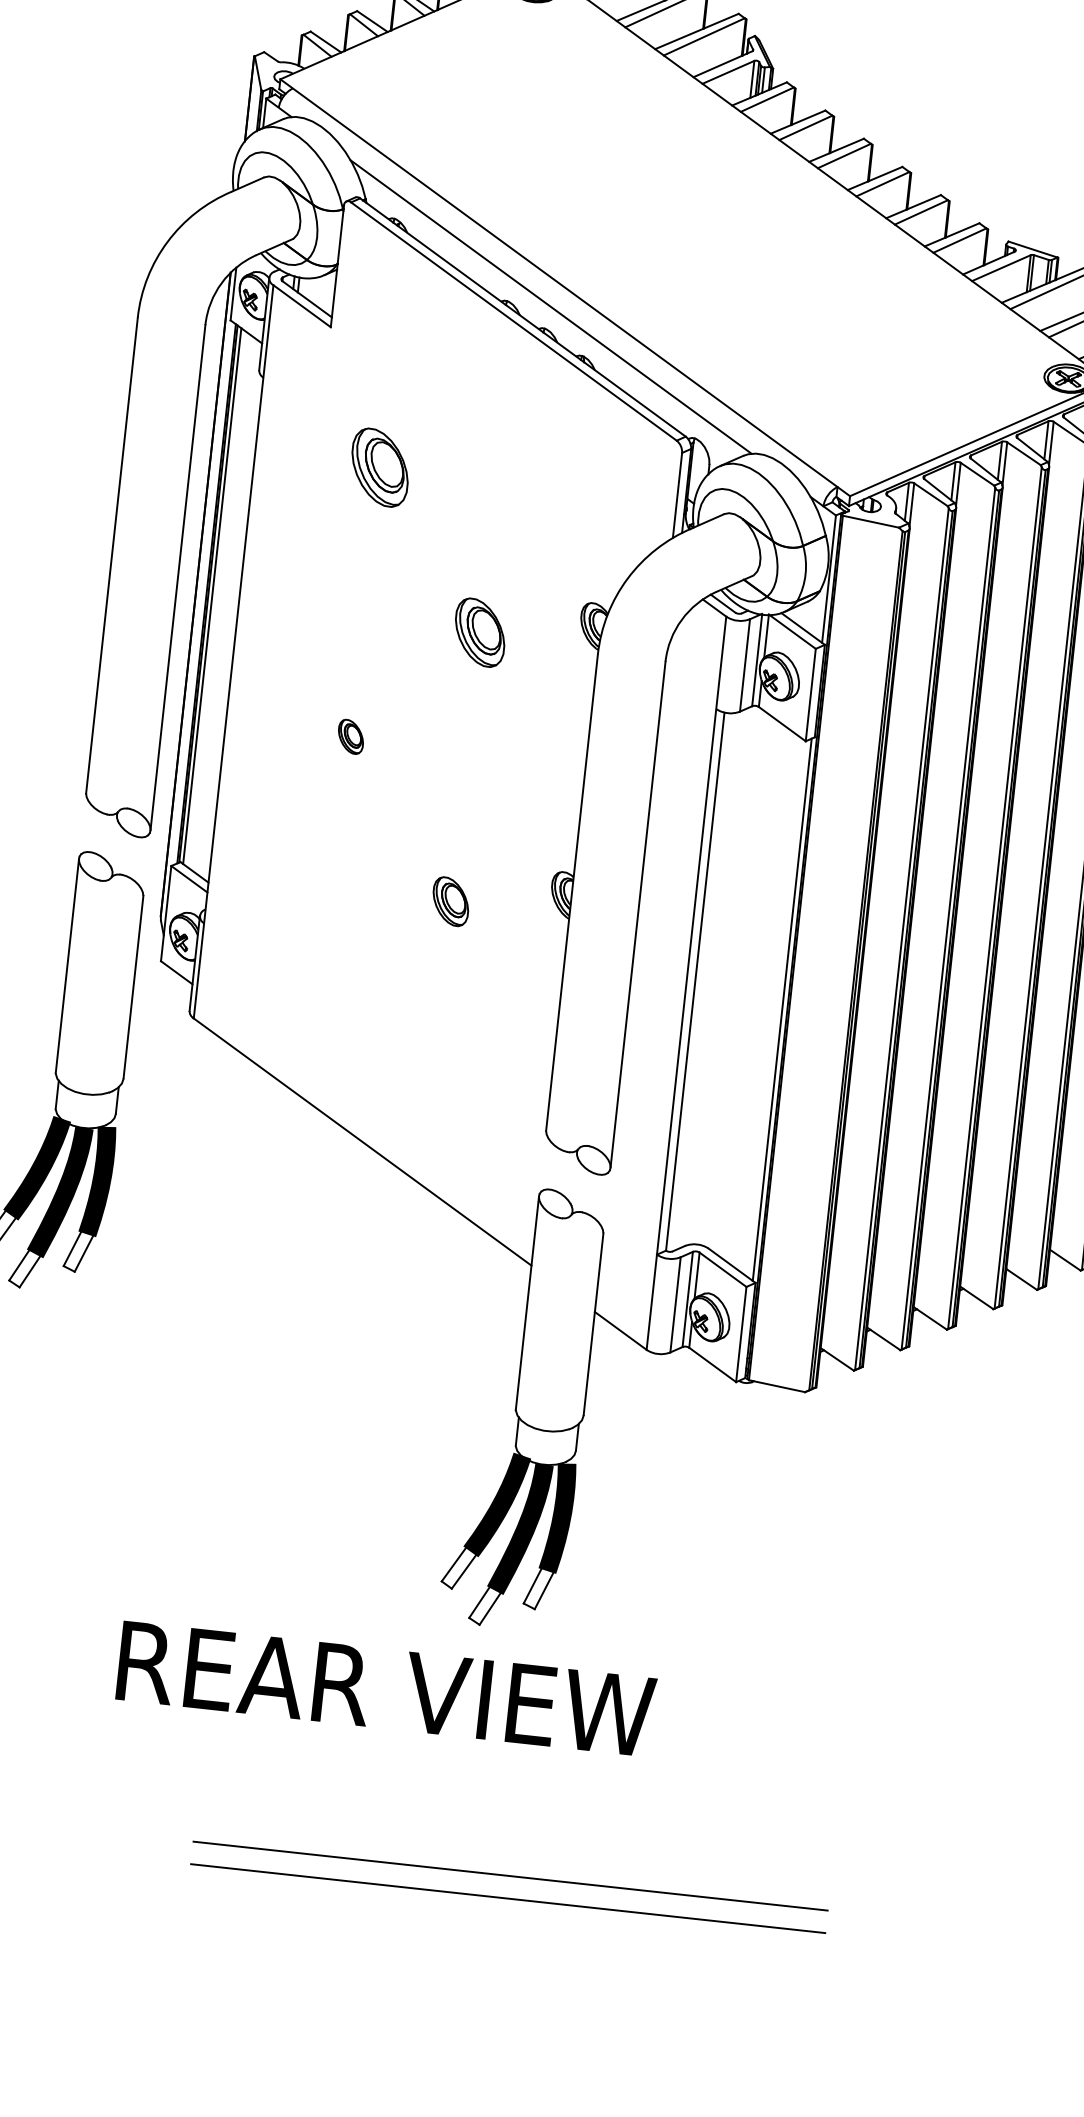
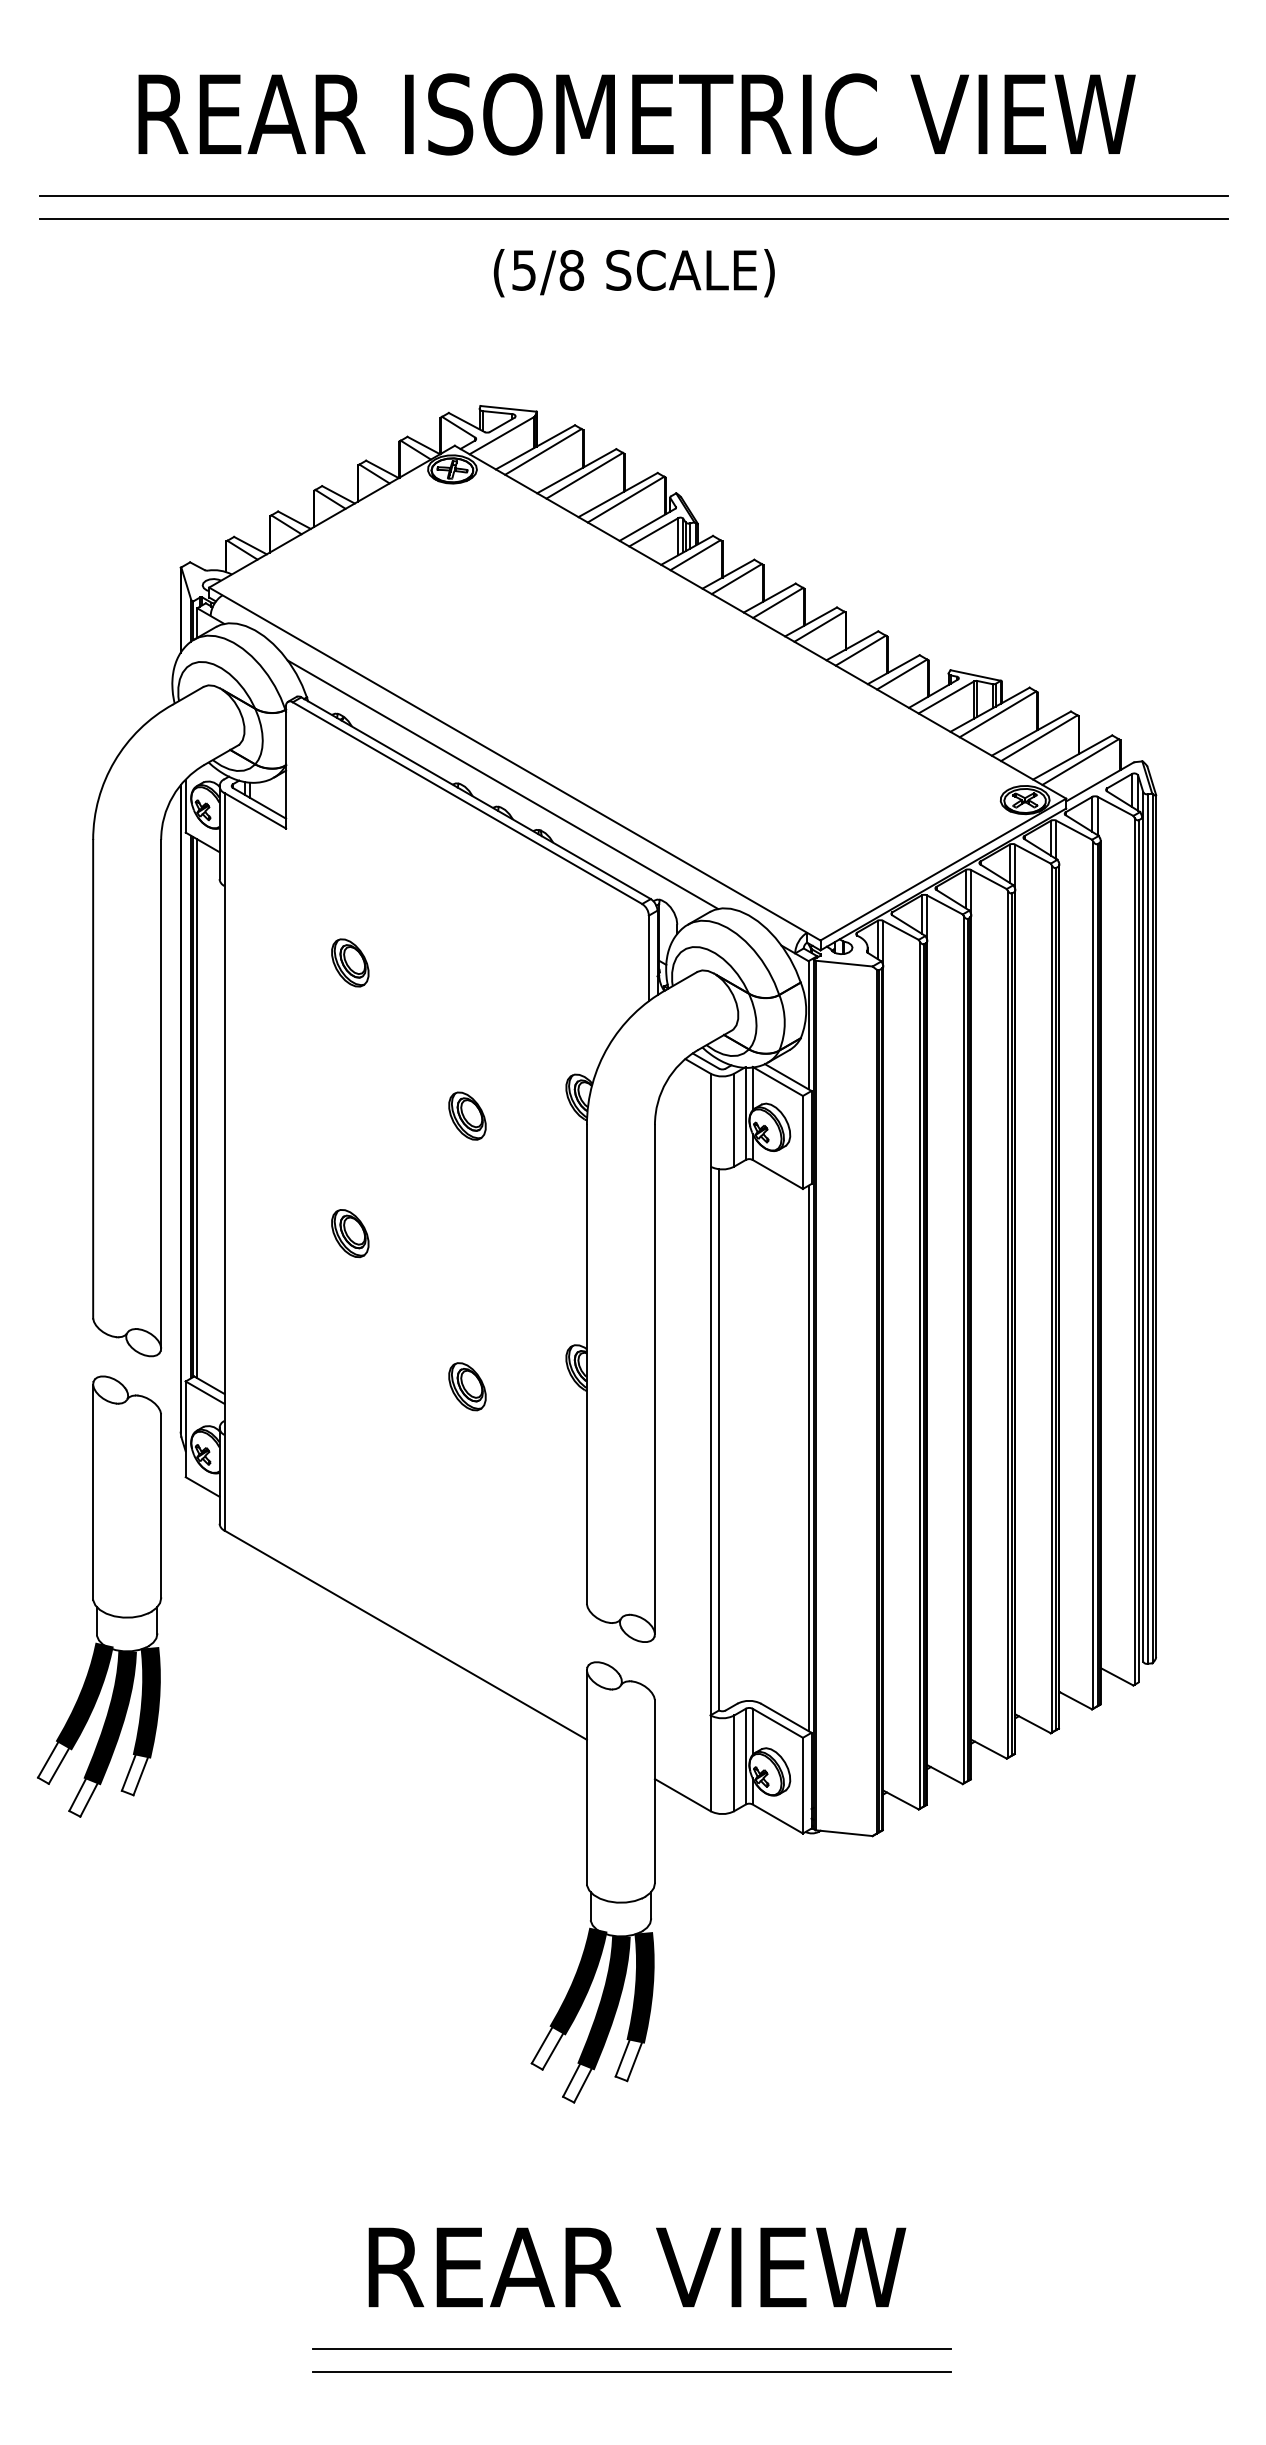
part: (380, 467) -> (350, 962), size x0.62
part: (480, 632) -> (467, 1115), size x0.71
part: (351, 736) -> (350, 1233), size x1.43
text: (386, 1689) -> (637, 2267), moved

